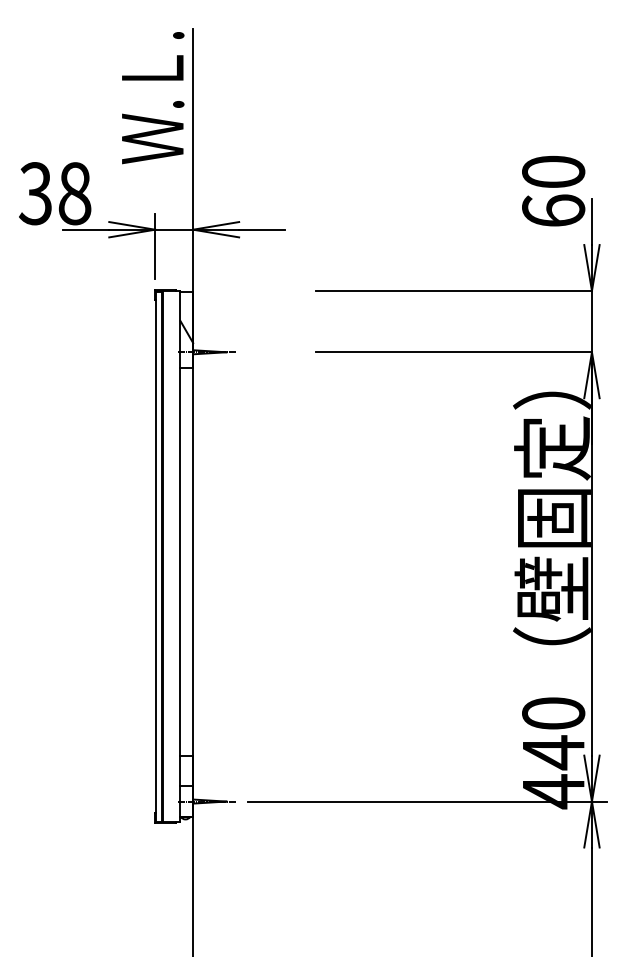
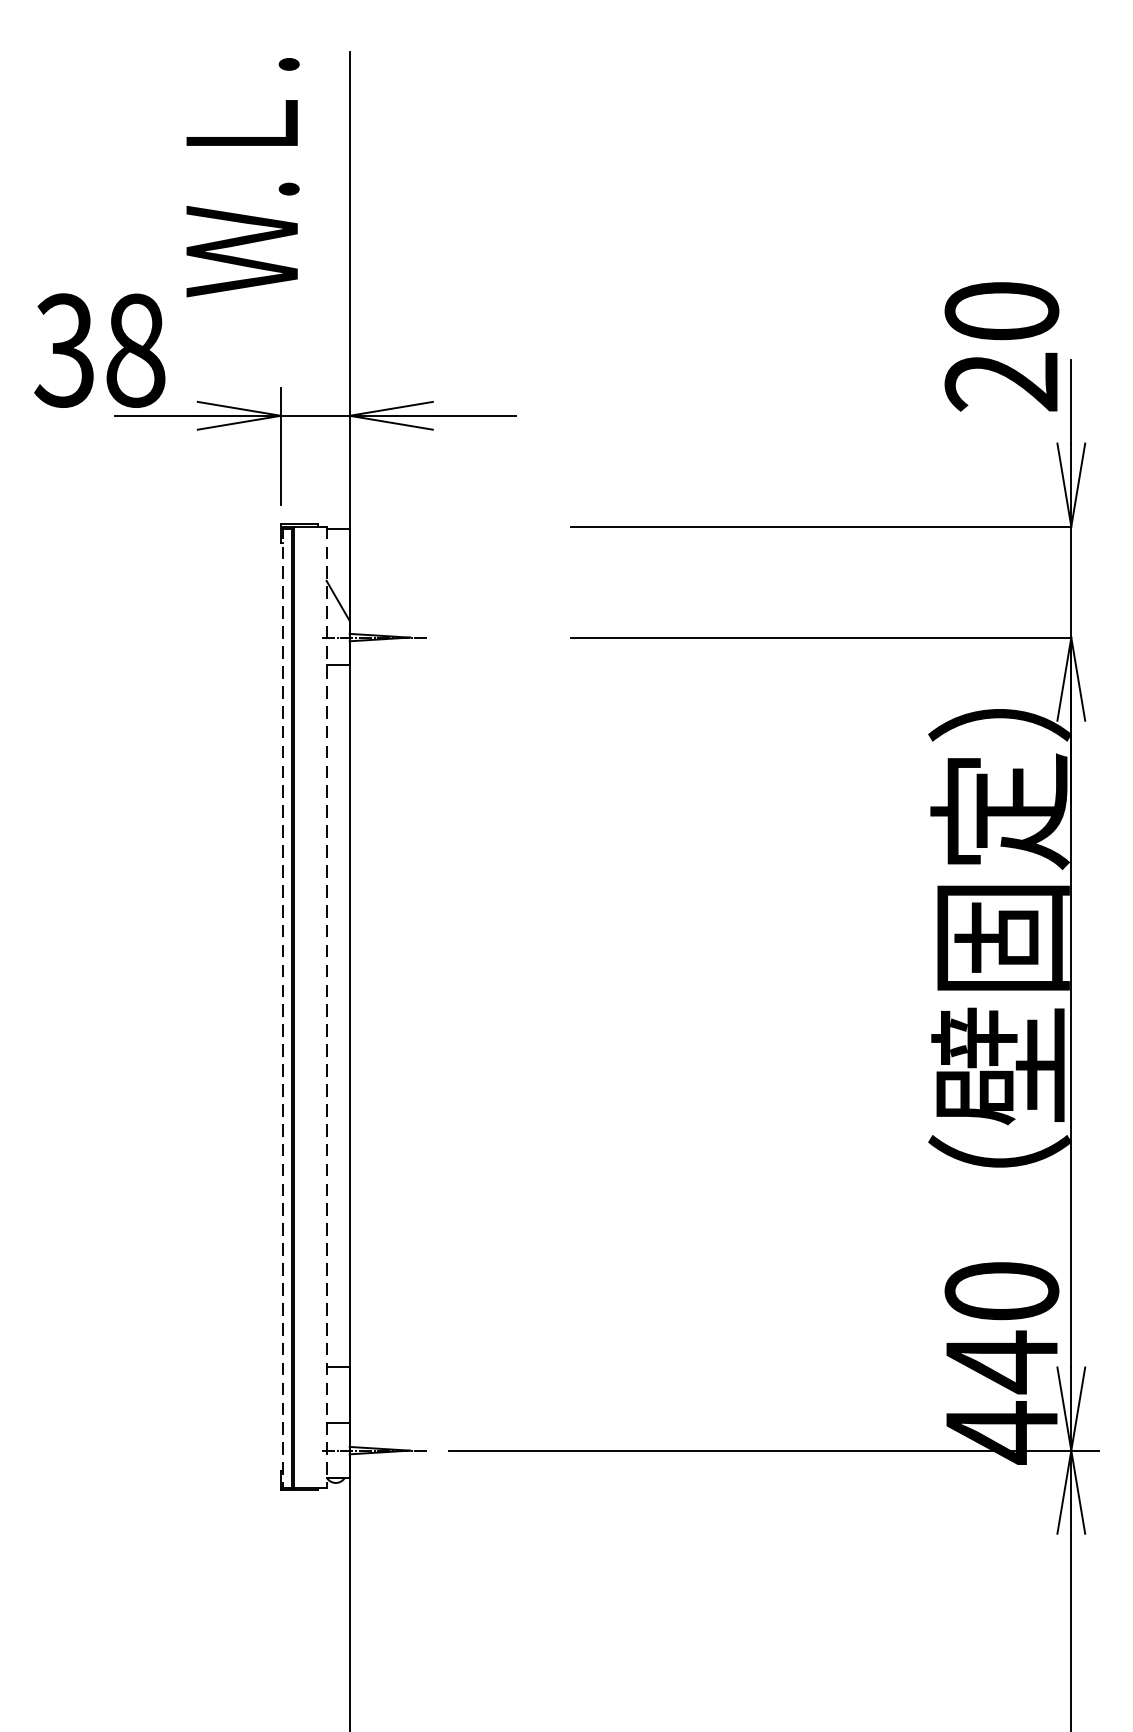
text: (153, 98) -> (243, 178), moved
text: (553, 210) -> (1001, 381), 60 -> 20
line: (156, 556) -> (283, 1007), solid -> dashed
line: (180, 556) -> (326, 1007), solid -> dashed

